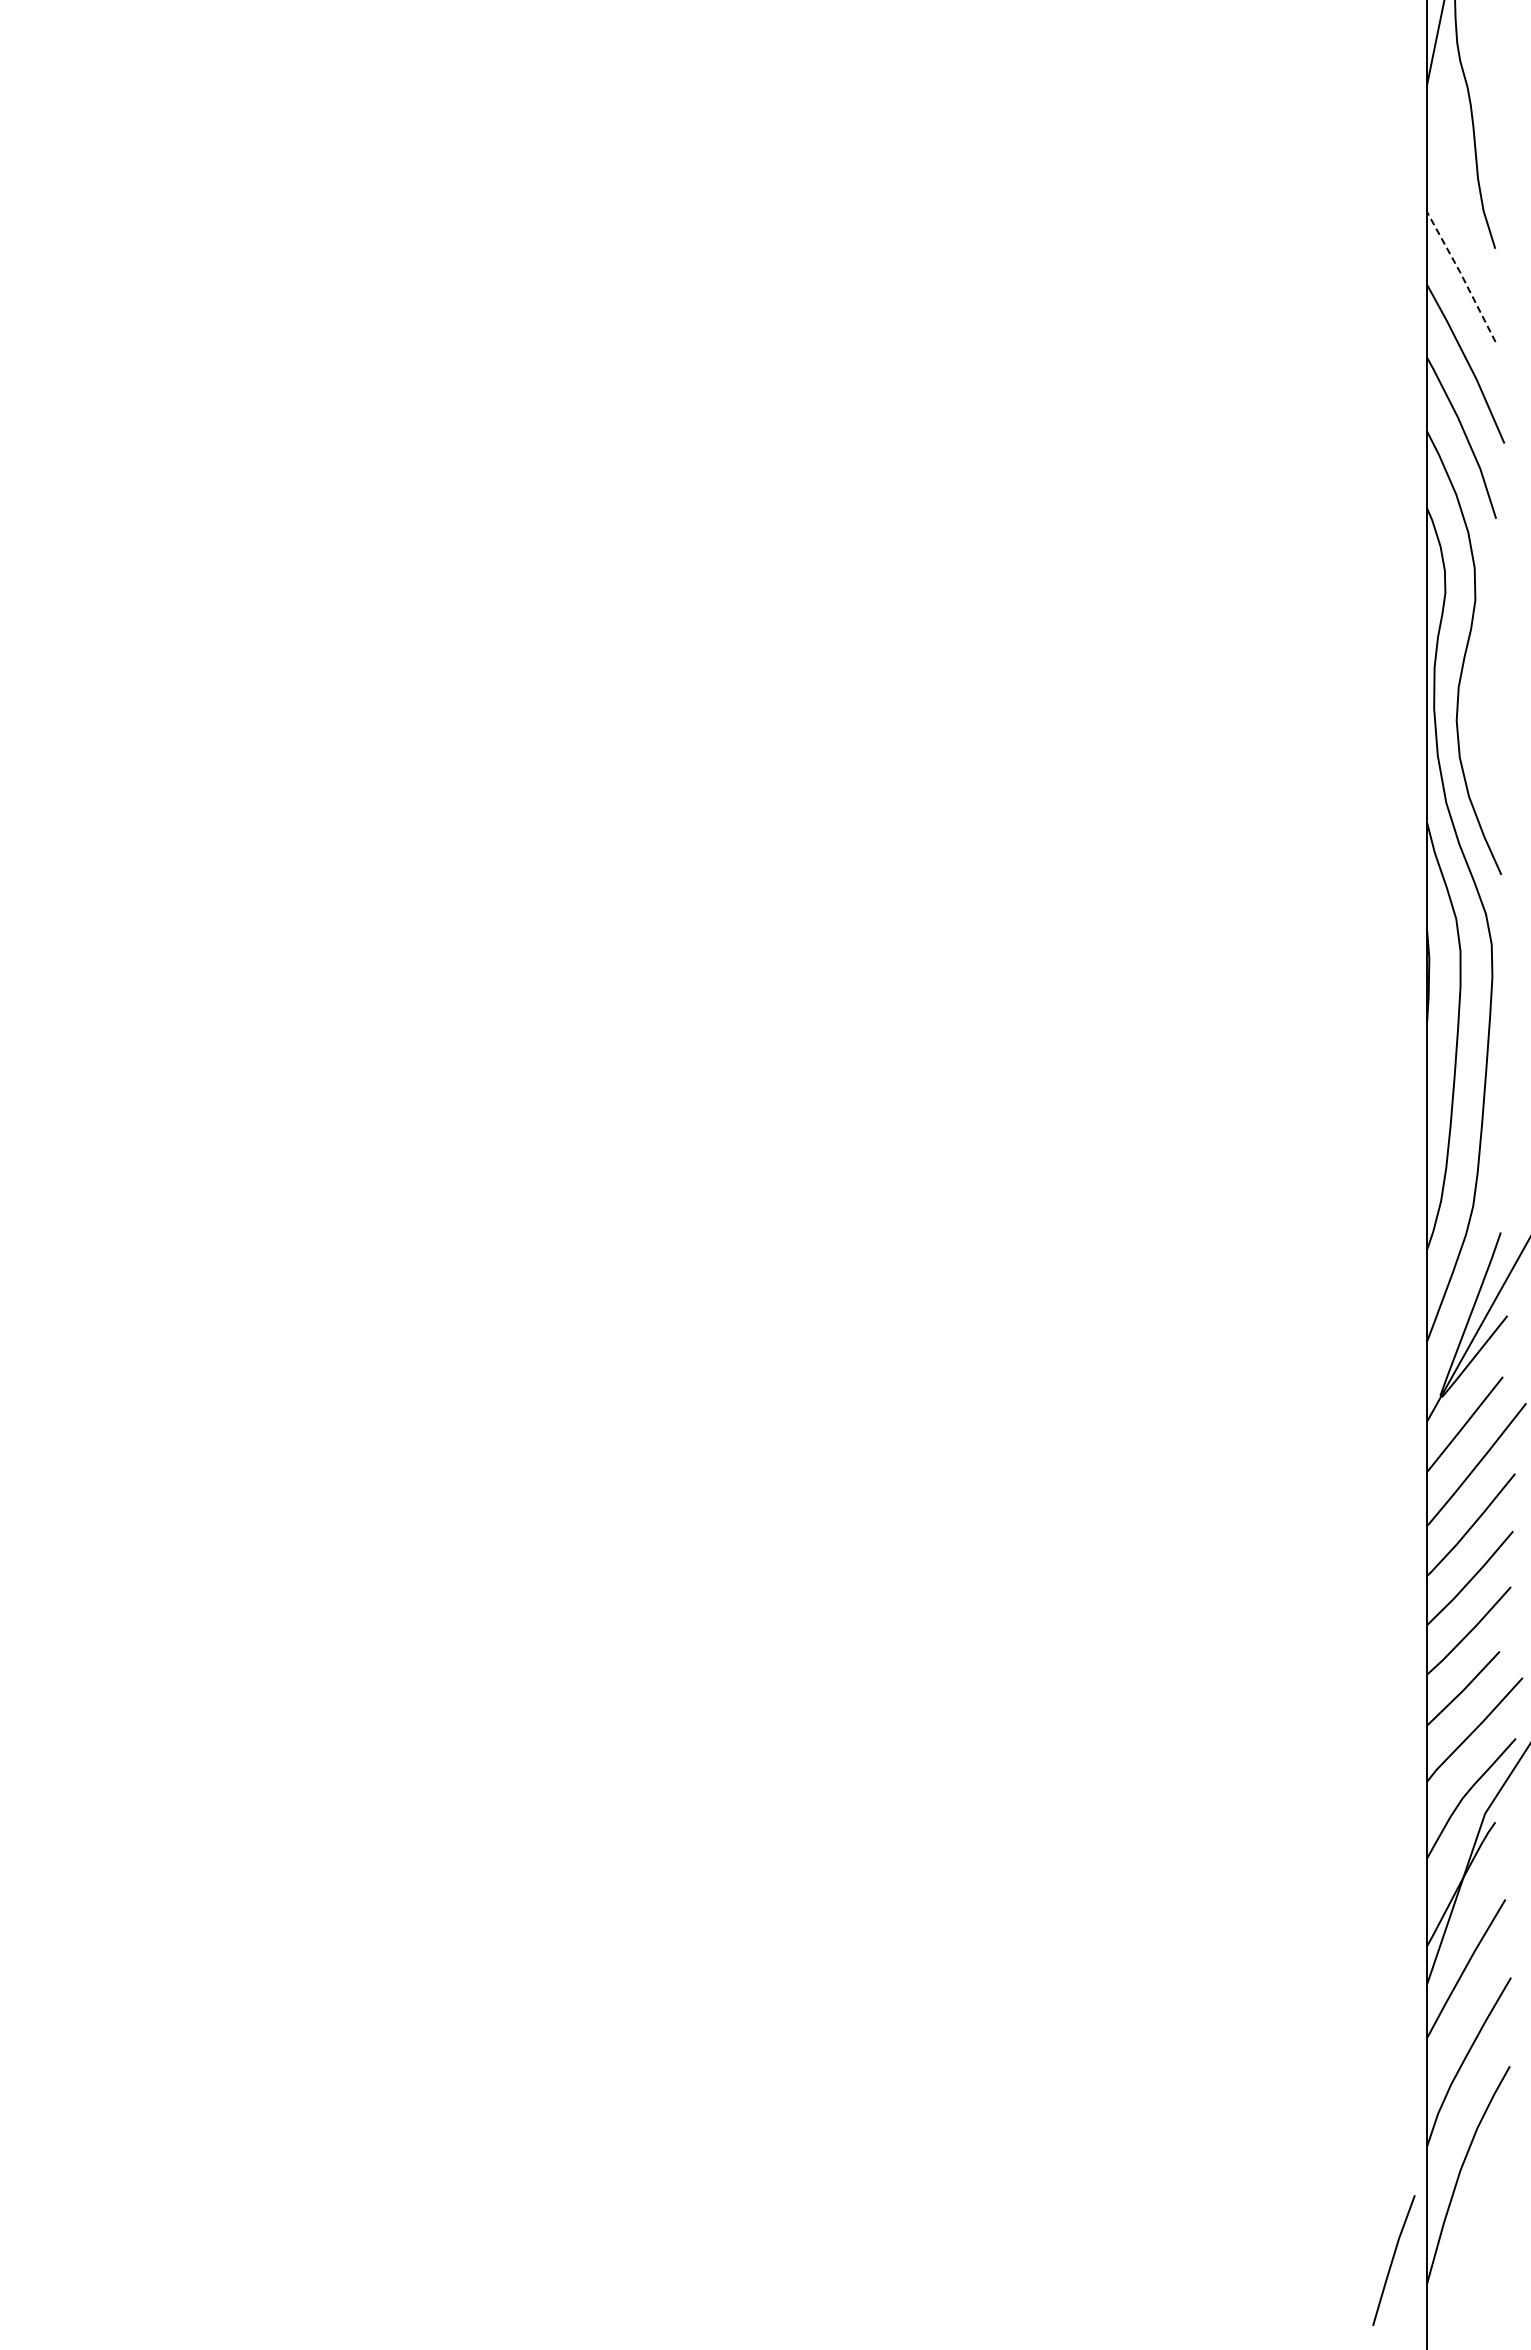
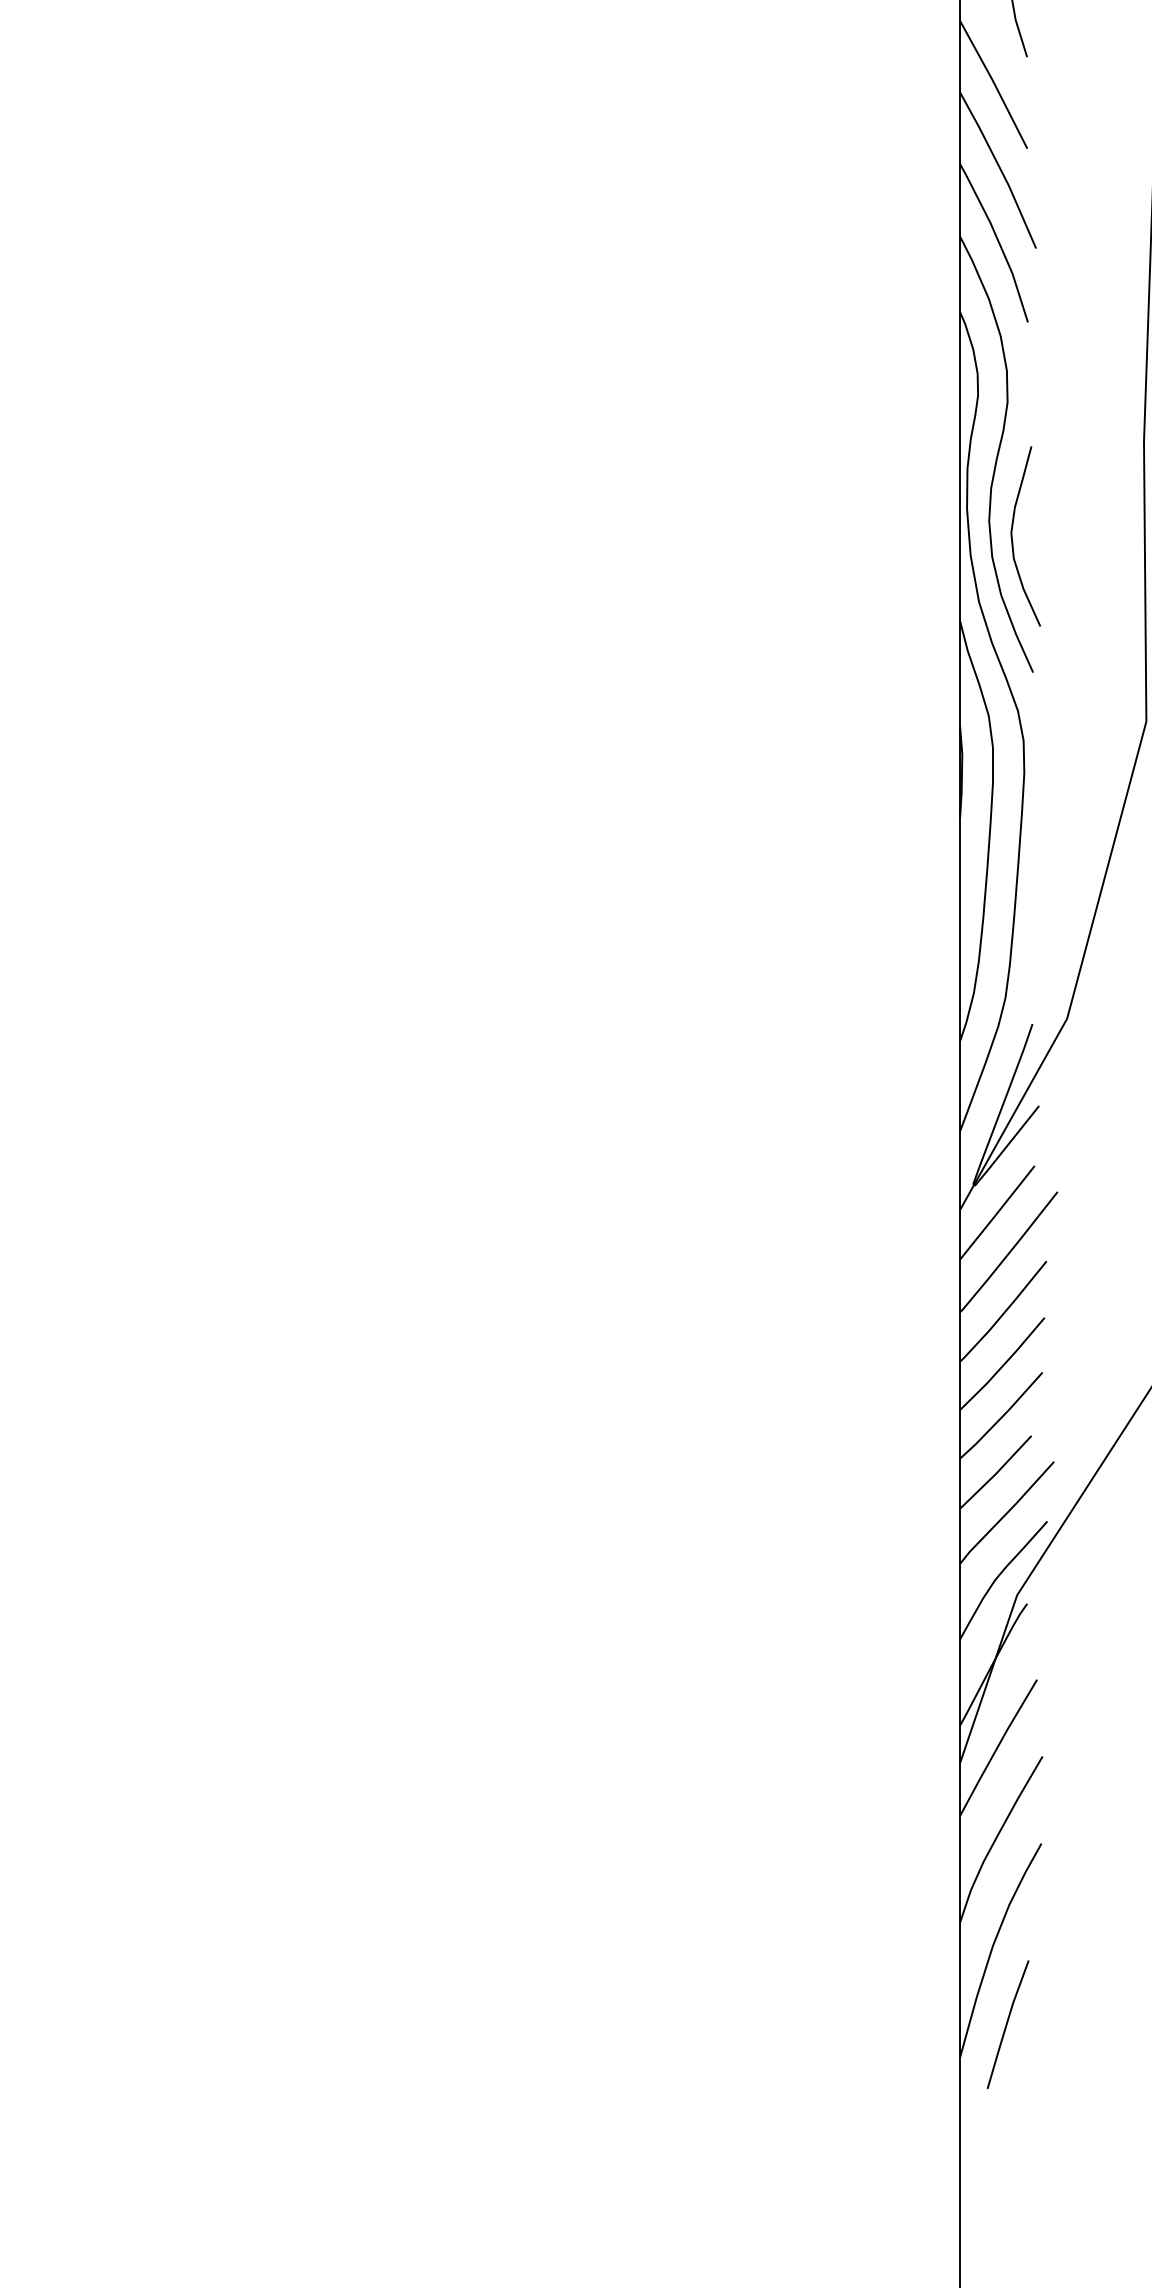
line: (1461, 275) -> (993, 83), dashed -> solid
curve: (1480, 736) -> (1012, 536), added
line: (1393, 2260) -> (1007, 2024), moved

